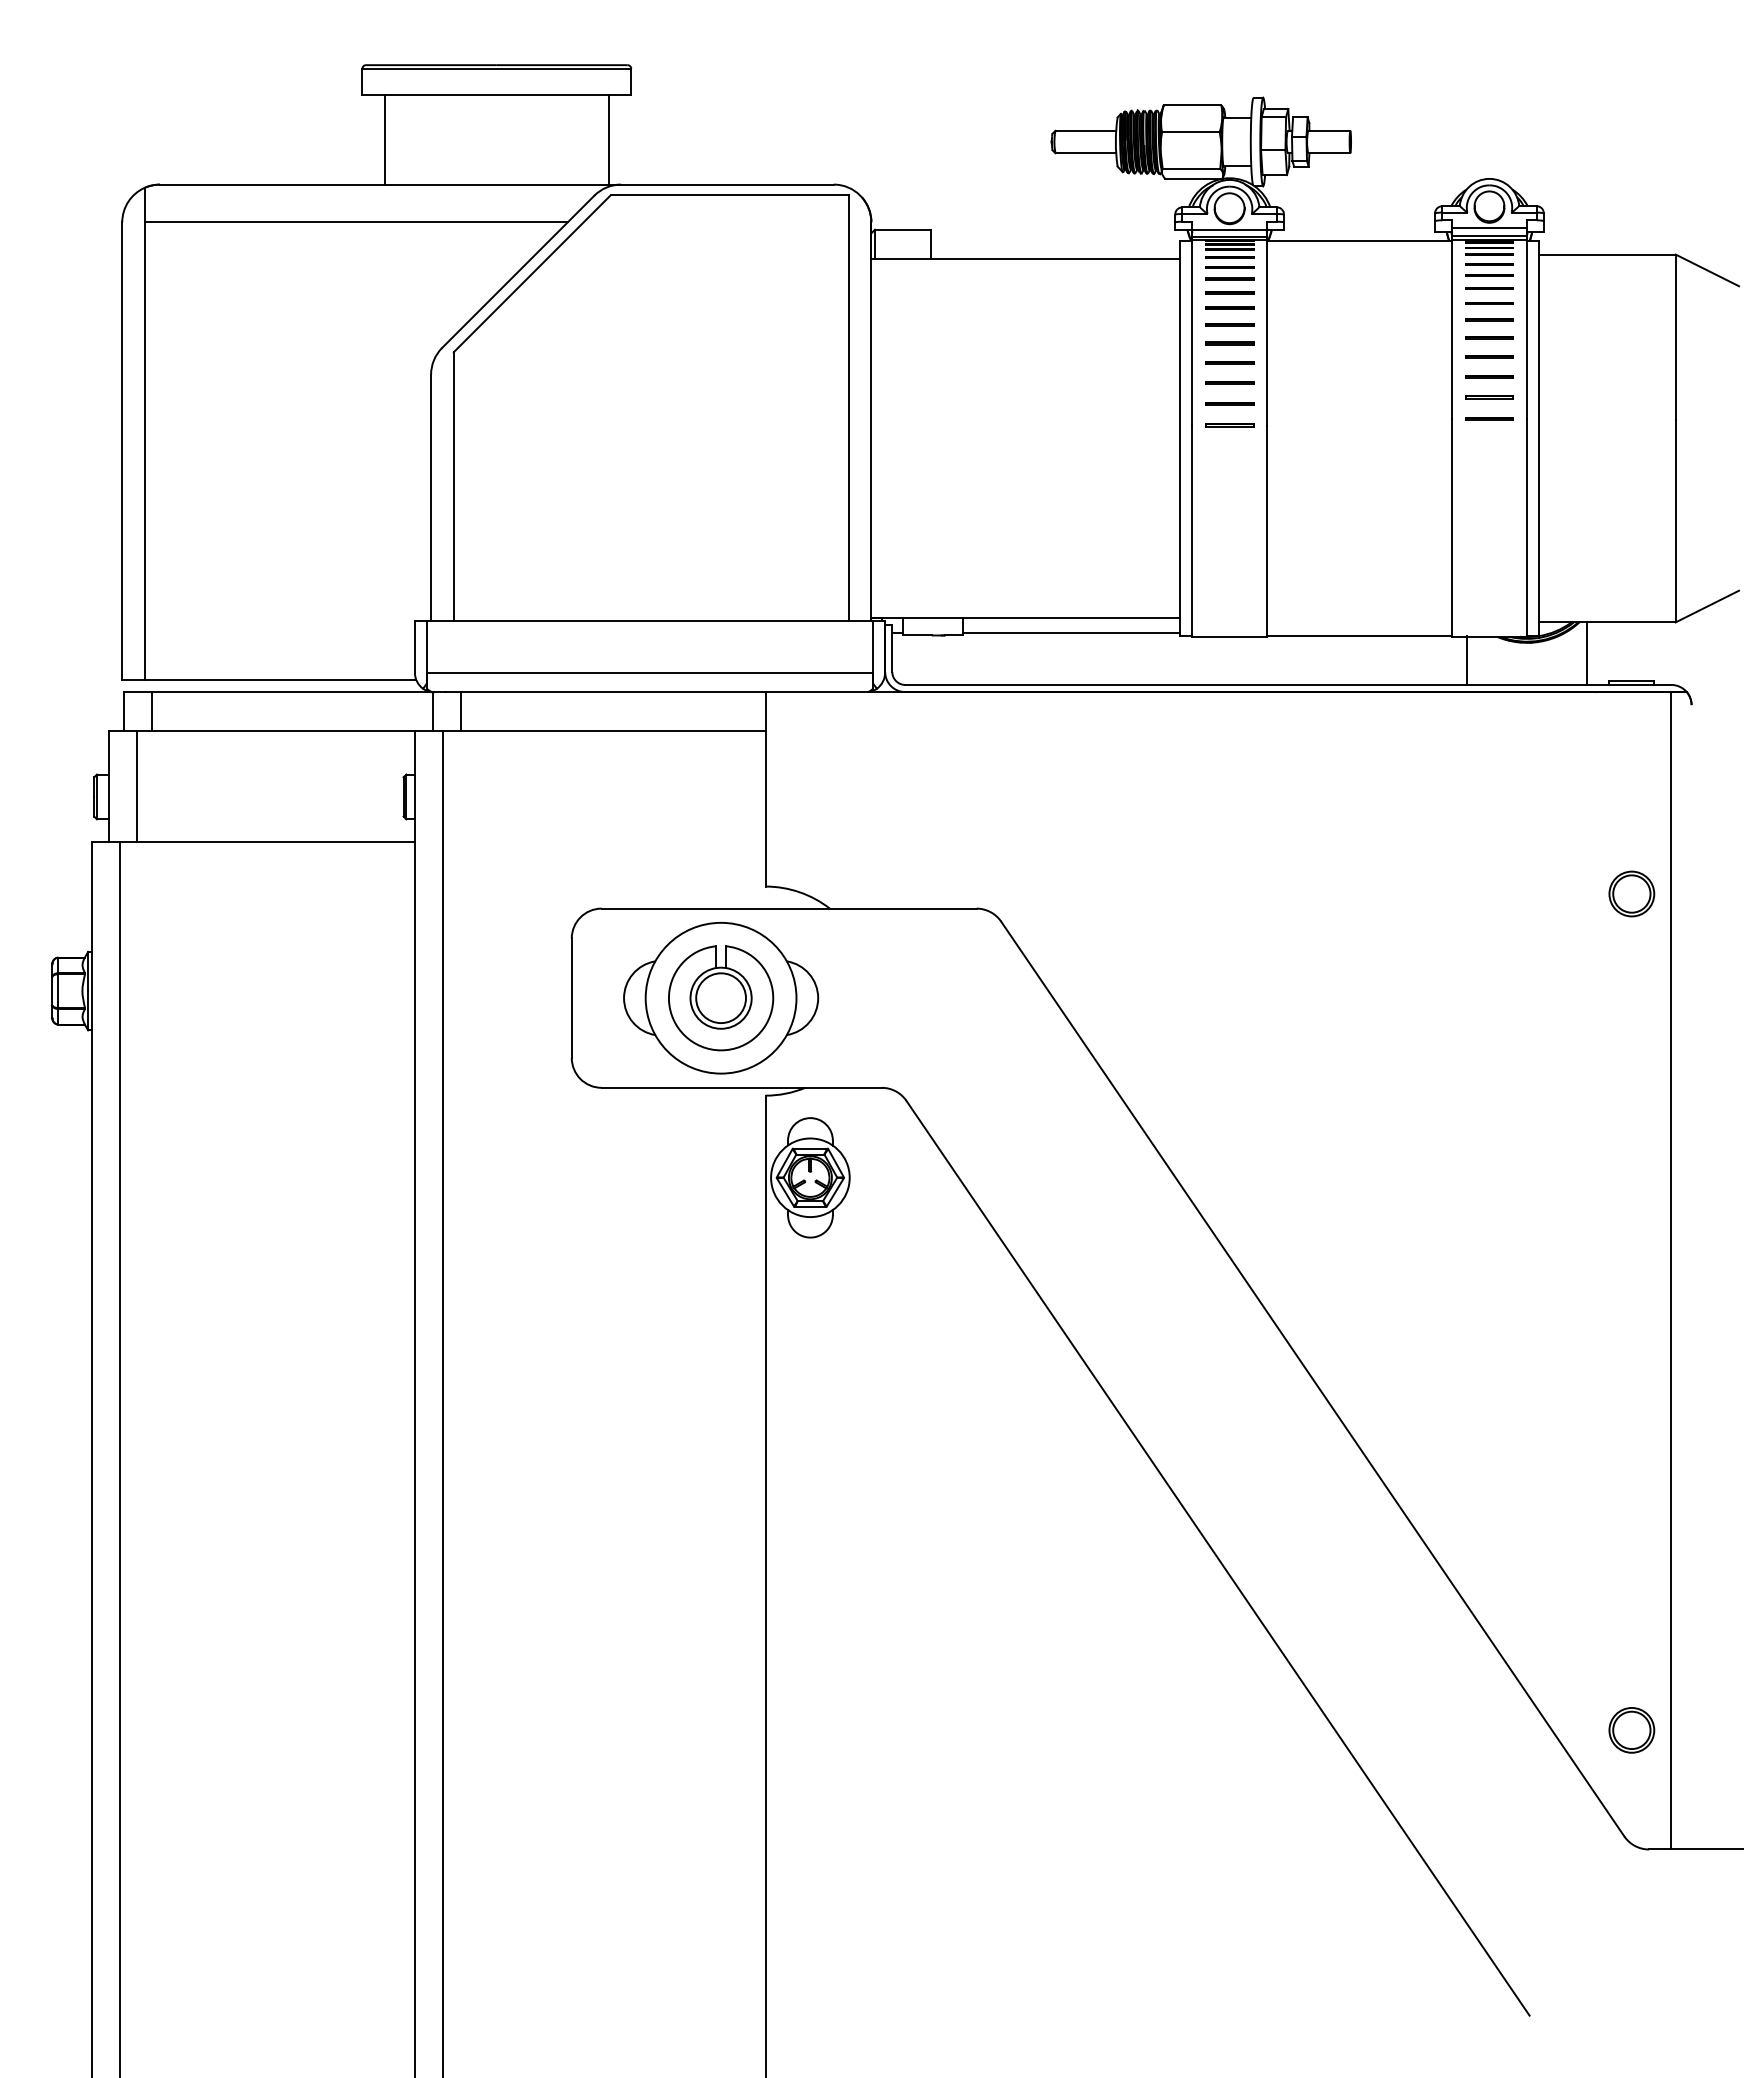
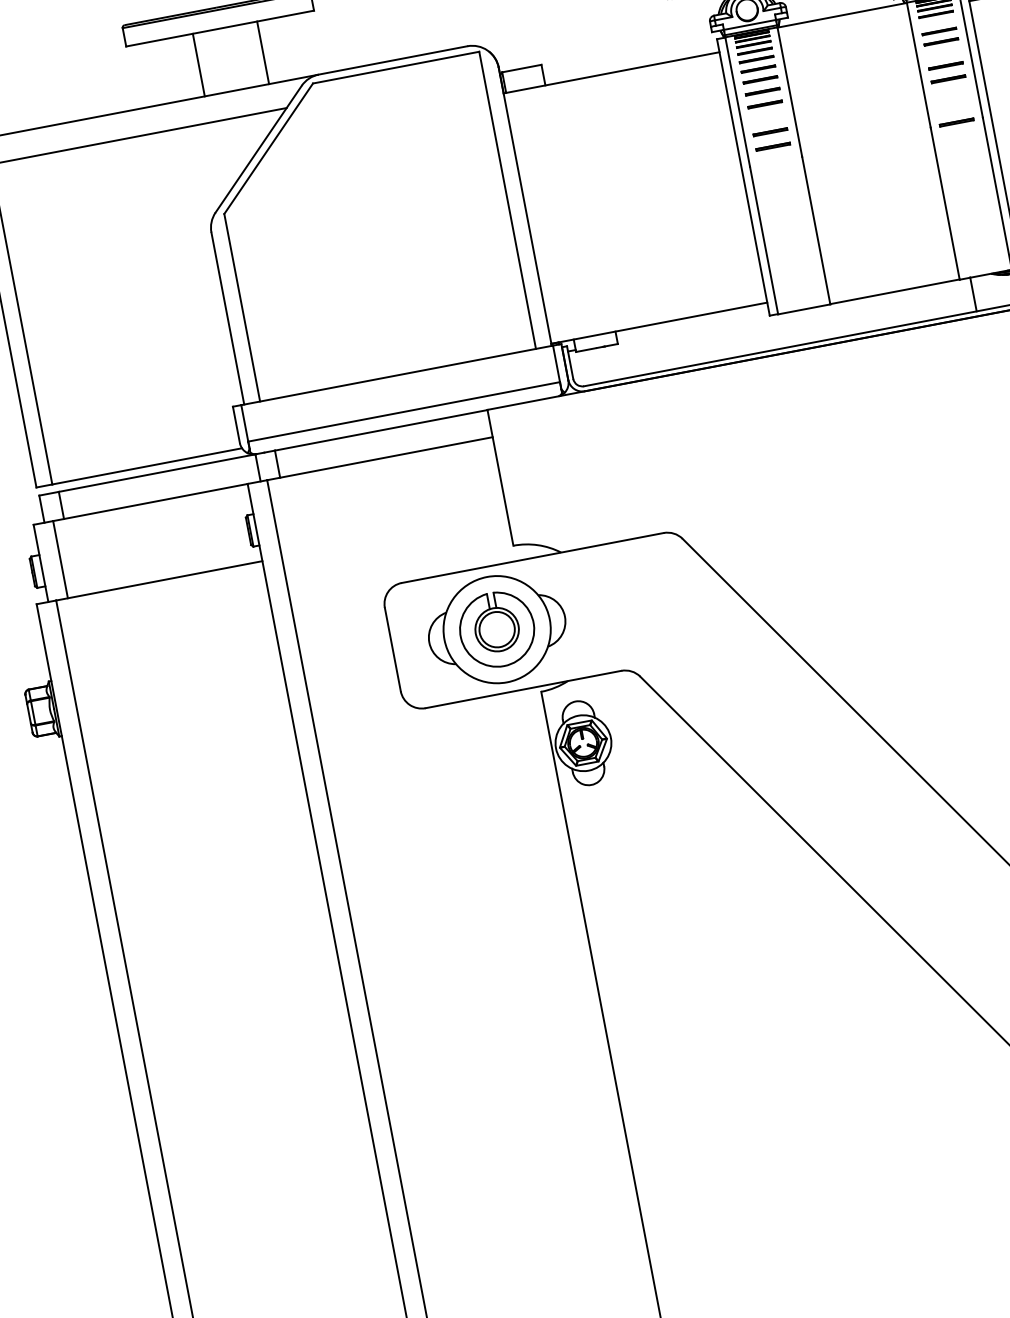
line: (384, 139) -> (198, 64), moved
line: (608, 139) -> (262, 52), moved
line: (1489, 275) -> (937, 22), removed
line: (1489, 319) -> (943, 53), removed
line: (1229, 362) -> (767, 117), removed
line: (1489, 376) -> (951, 92), removed
line: (1489, 396) -> (953, 106), removed
line: (1229, 424) -> (775, 161), removed
line: (1071, 632) -> (693, 327), removed

